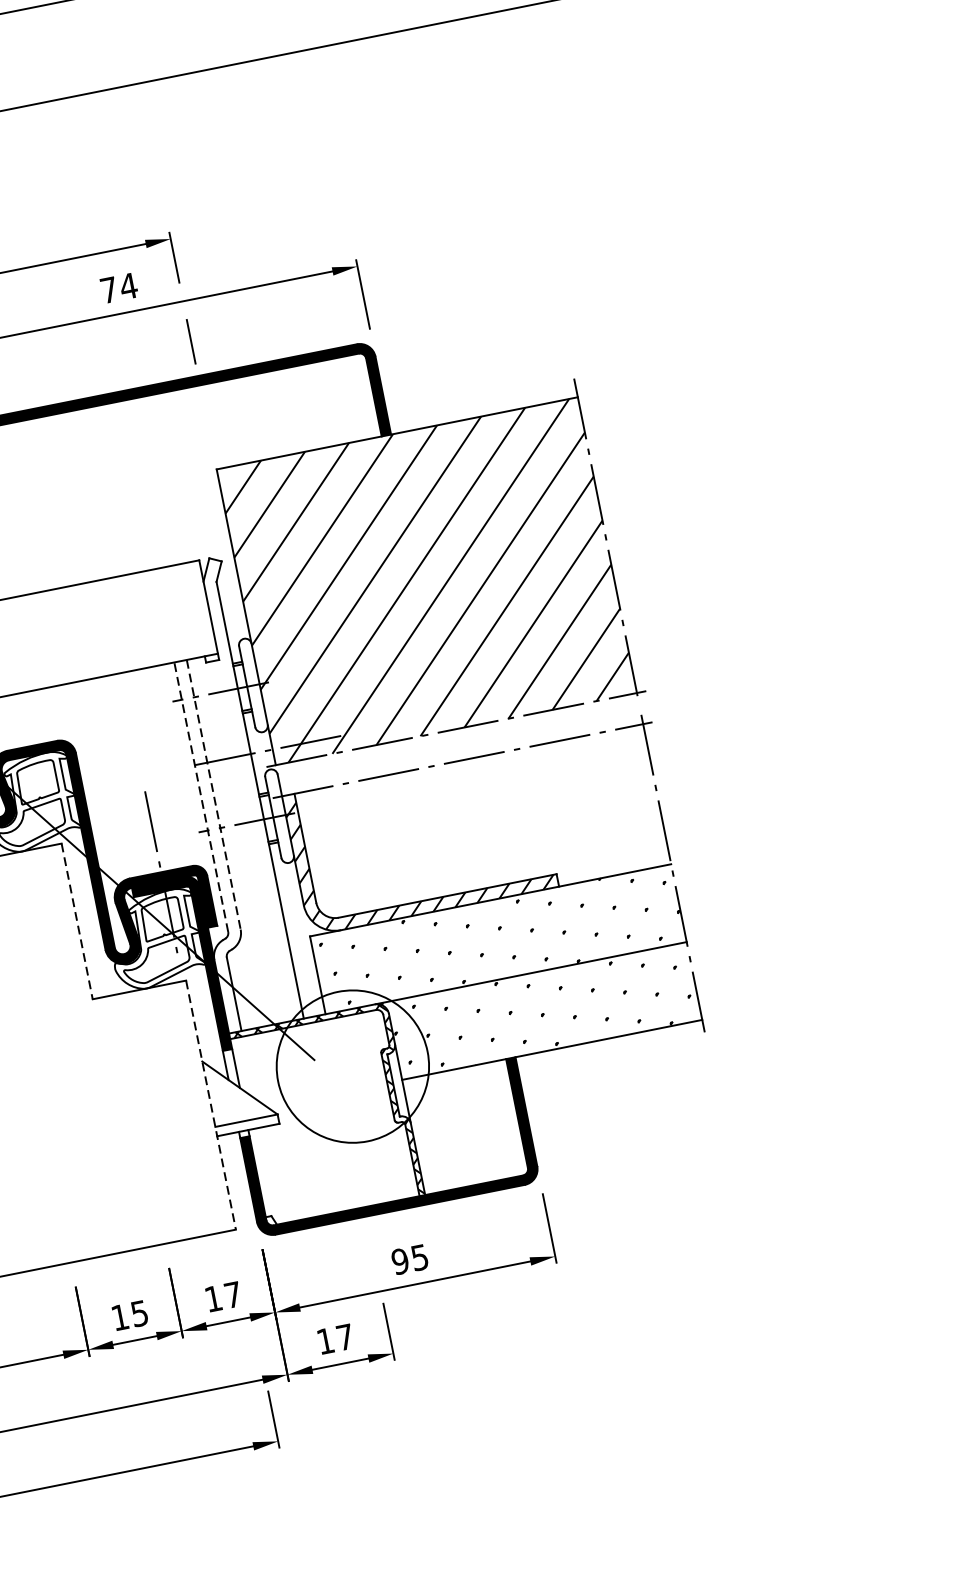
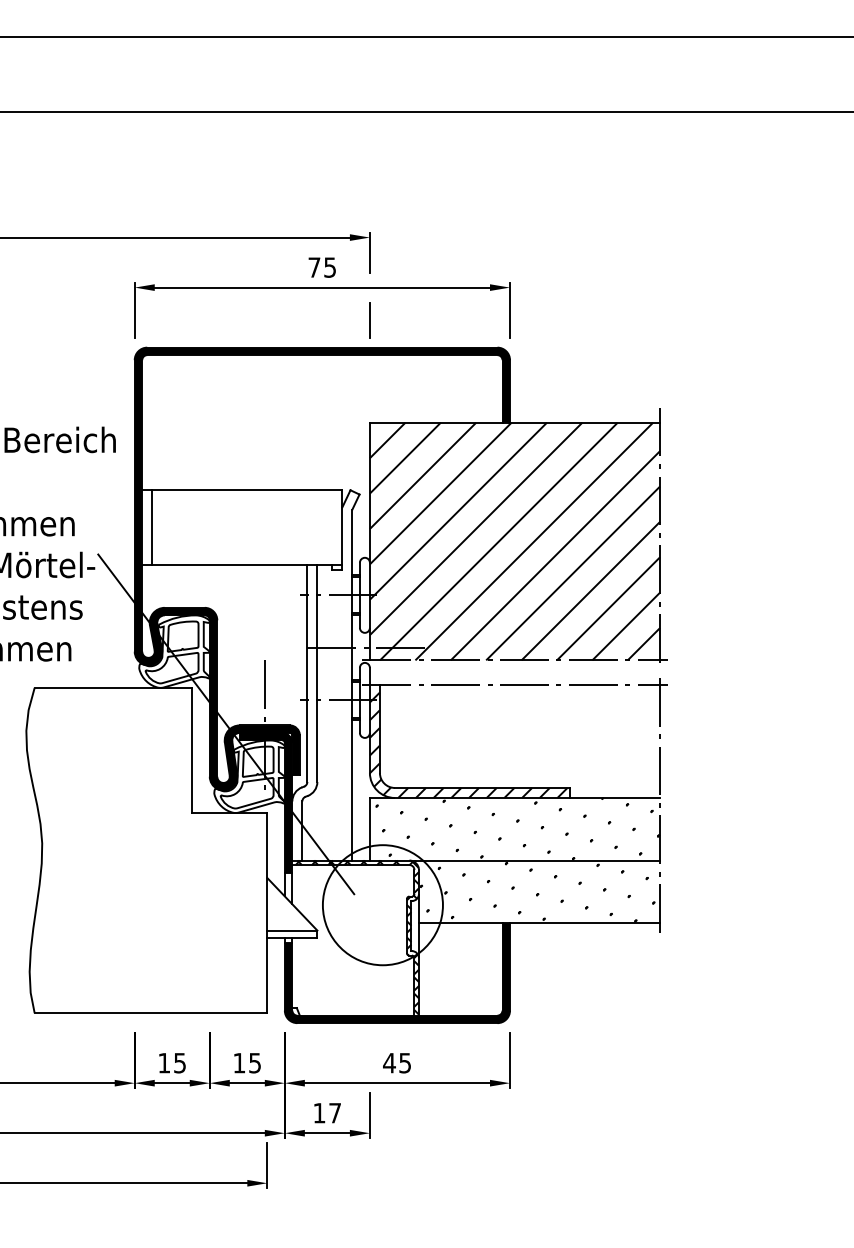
text: (127, 286) -> (329, 267), 74 -> 75
line: (214, 795) -> (317, 674), dashed -> solid
line: (201, 797) -> (307, 673), dashed -> solid
line: (77, 921) -> (192, 750), dashed -> solid
line: (211, 1105) -> (267, 913), dashed -> solid
text: (400, 1260) -> (389, 1062), 95 -> 45
text: (232, 1295) -> (254, 1063), 17 -> 15

